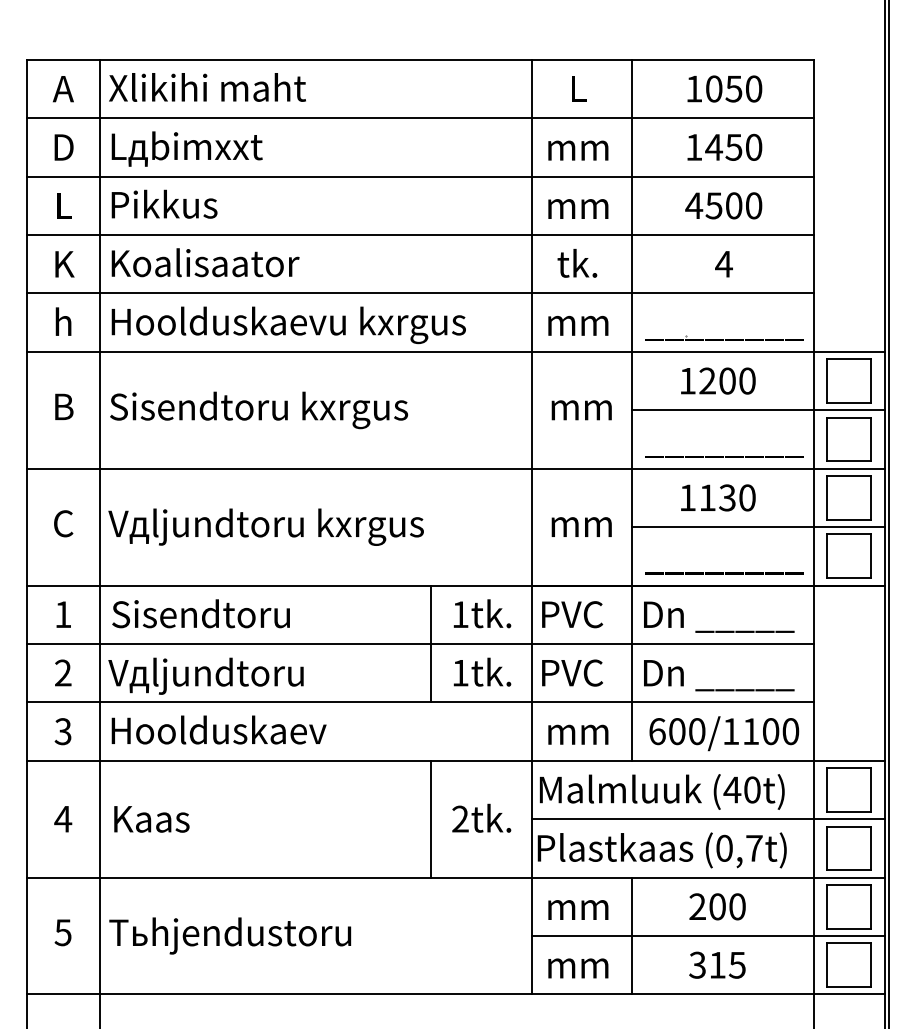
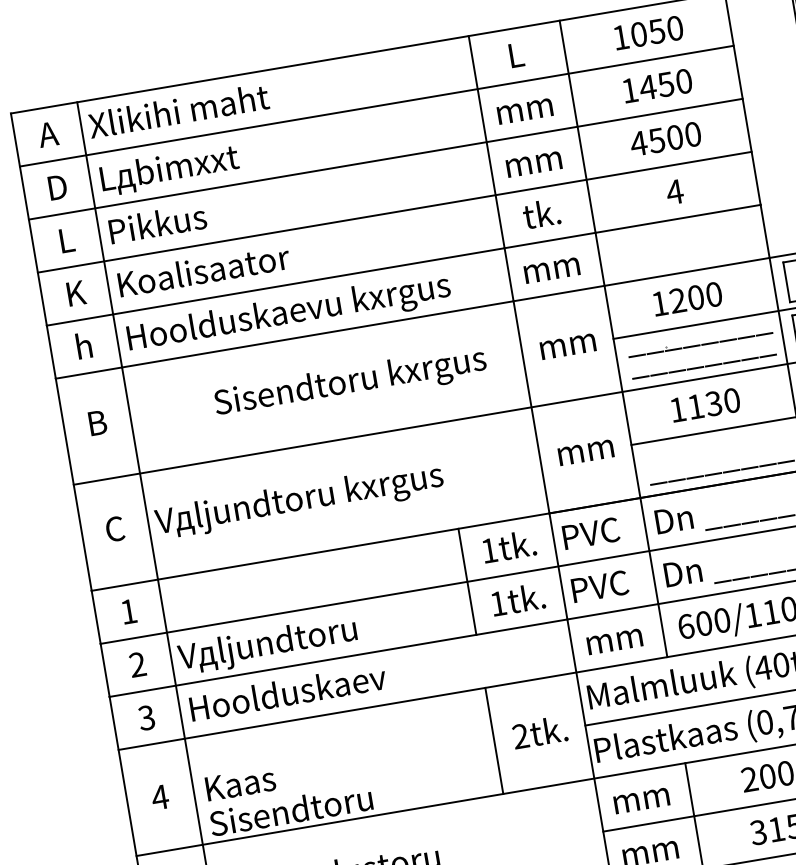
part: (724, 337) -> (700, 342), moved
text: (258, 410) -> (350, 383), moved
text: (200, 613) -> (290, 810), moved

